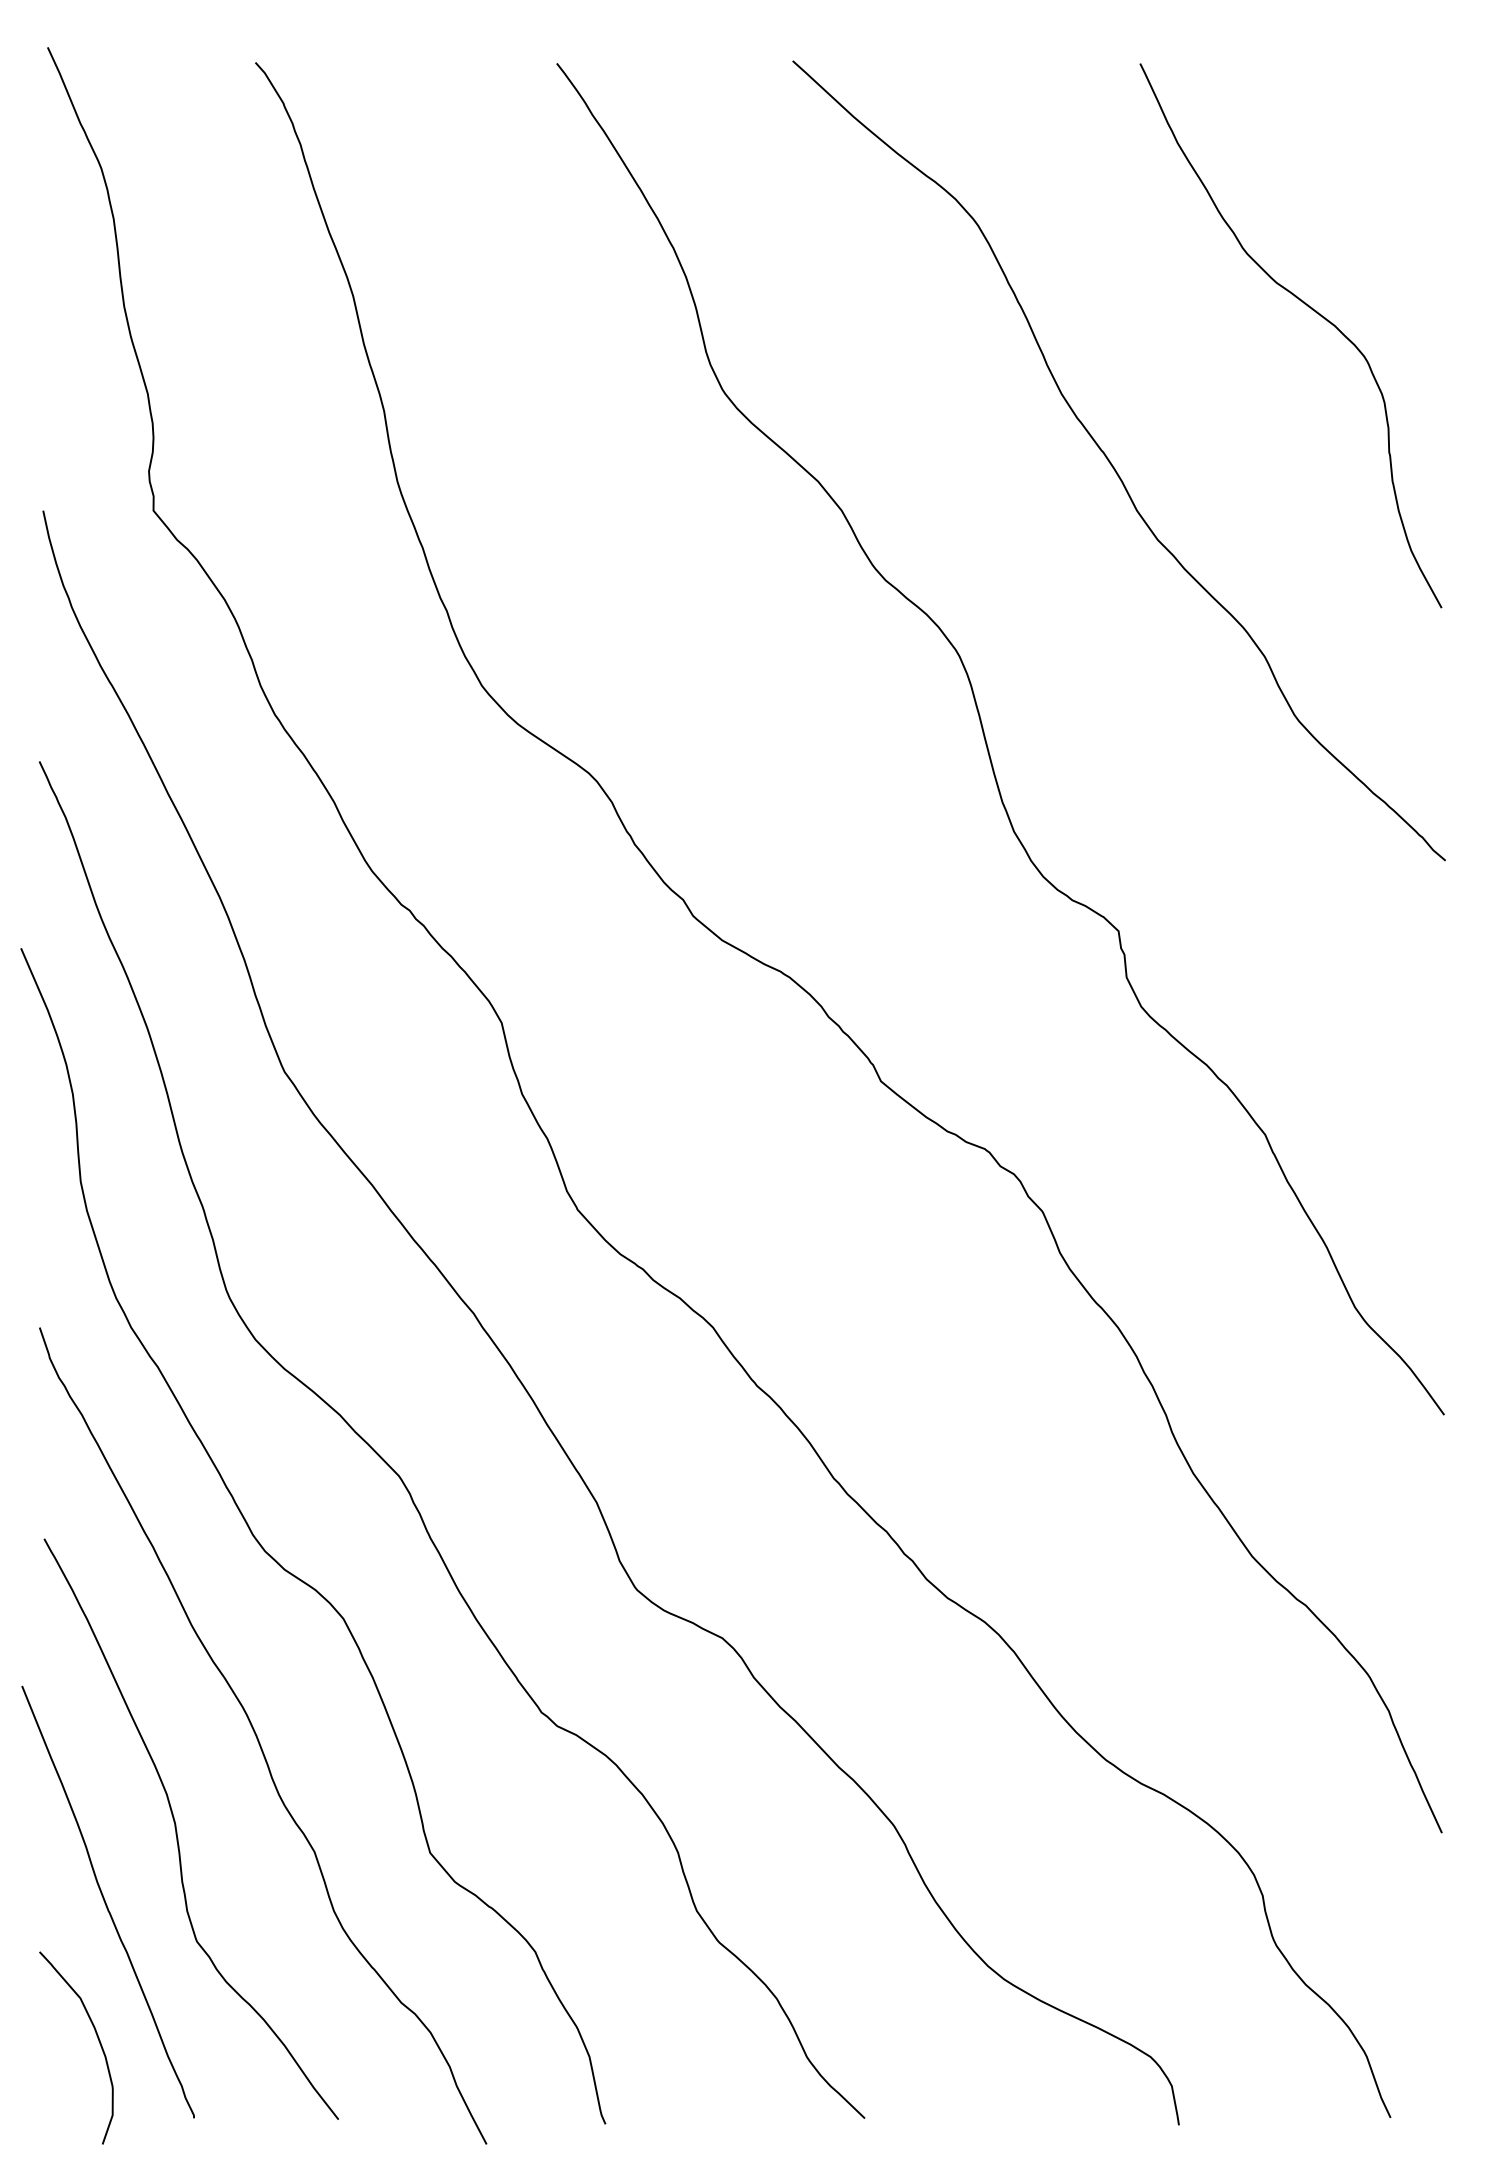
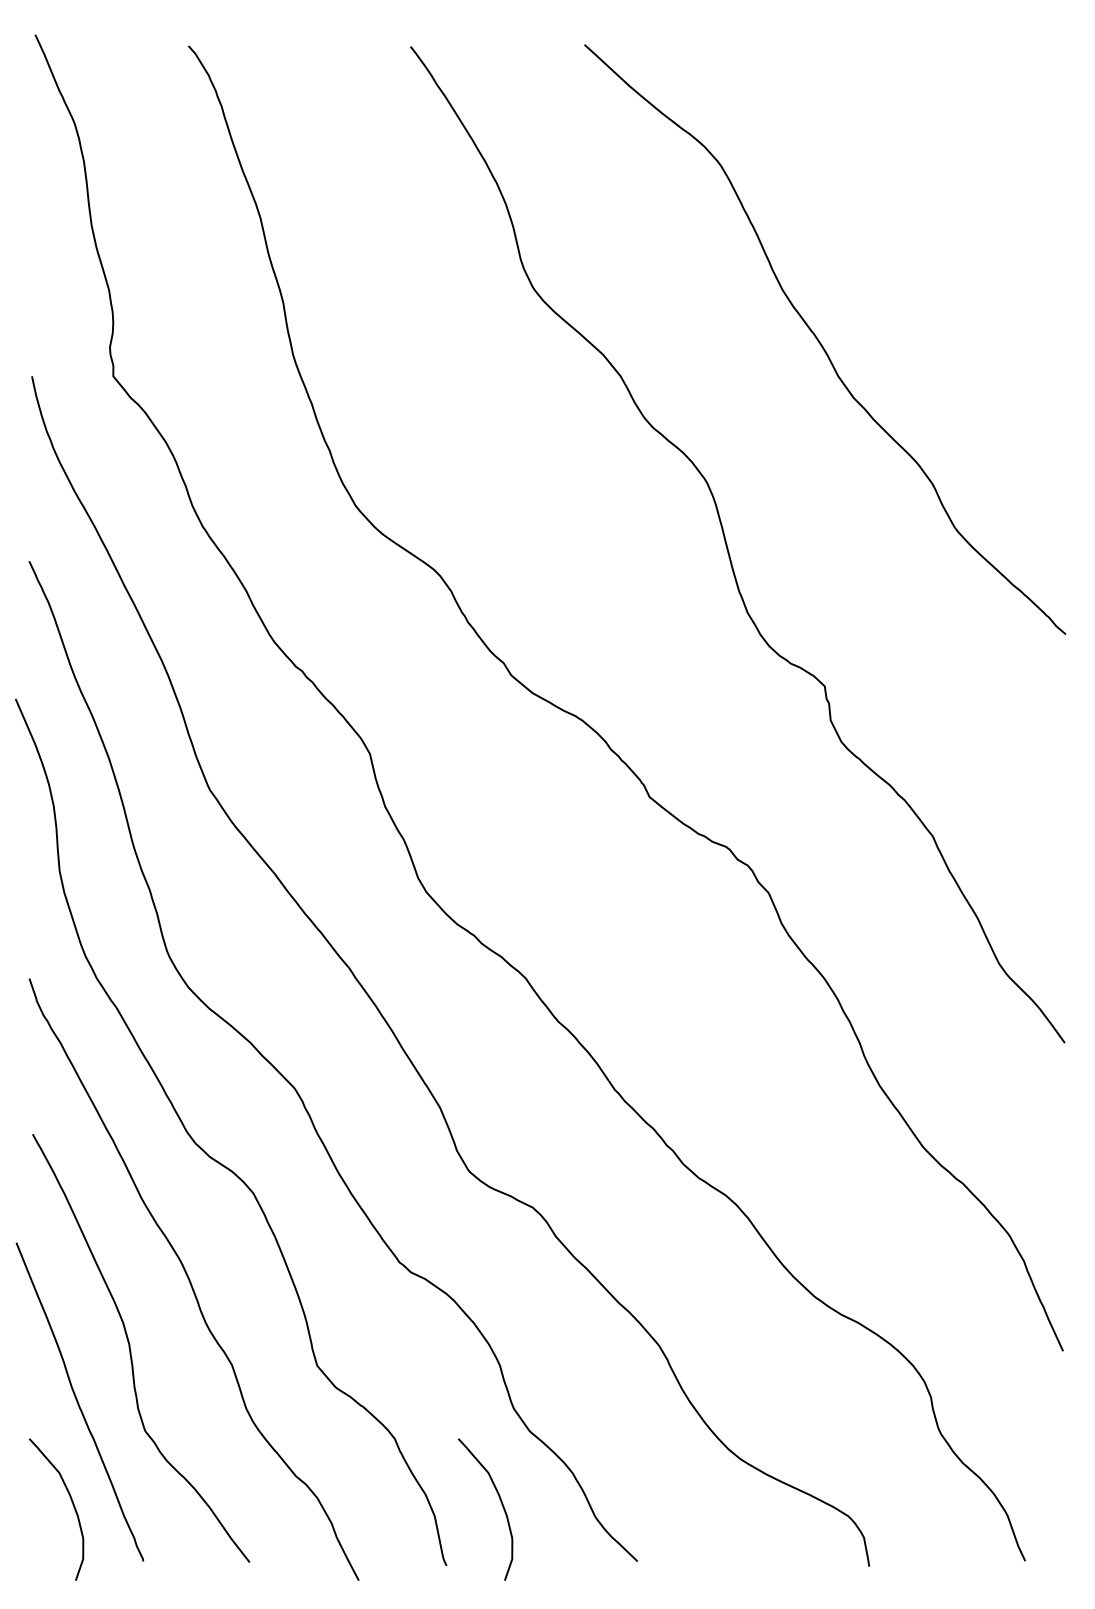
curve: (1308, 307) -> (964, 226), removed
curve: (680, 2041) -> (501, 1504), added

